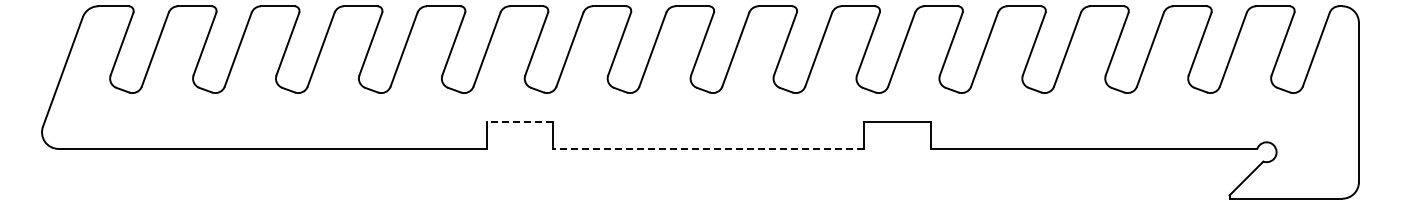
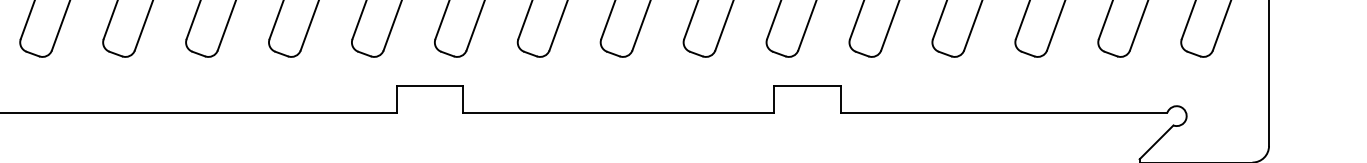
line: (519, 122) -> (429, 86), dashed -> solid
line: (708, 148) -> (618, 112), dashed -> solid

